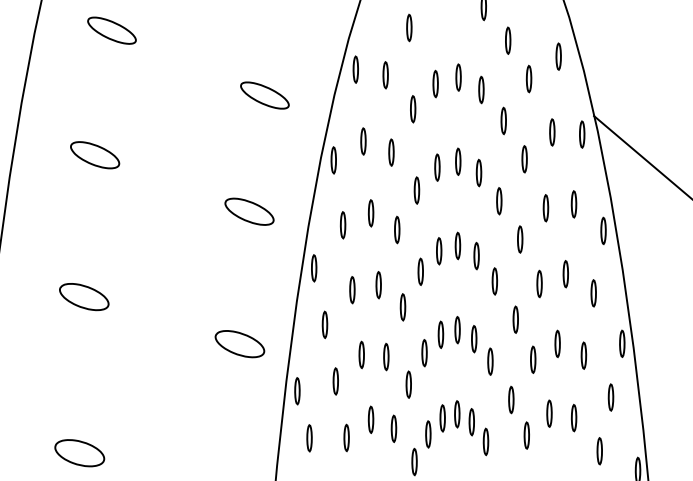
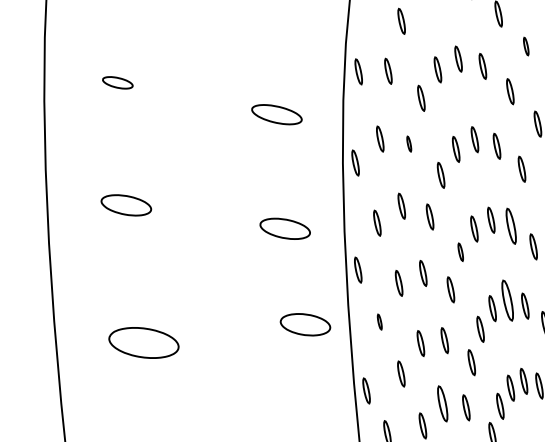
part: (111, 30) -> (117, 82), size x0.6
part: (528, 78) -> (525, 46), size x0.7
part: (391, 152) -> (409, 144), size x0.6
part: (476, 255) -> (510, 225), size x1.4
part: (420, 271) -> (460, 252), size x0.7
part: (84, 297) -> (144, 343), size x1.4
part: (324, 324) -> (379, 321), size x0.6
part: (457, 330) -> (507, 301), size x1.6
part: (239, 344) -> (305, 325), moved
part: (370, 419) -> (442, 403), size x1.4

